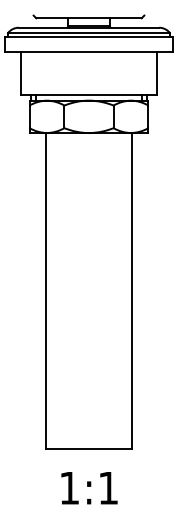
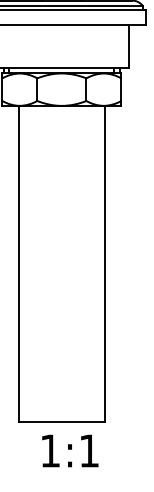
text: (89, 488) -> (70, 451), moved

